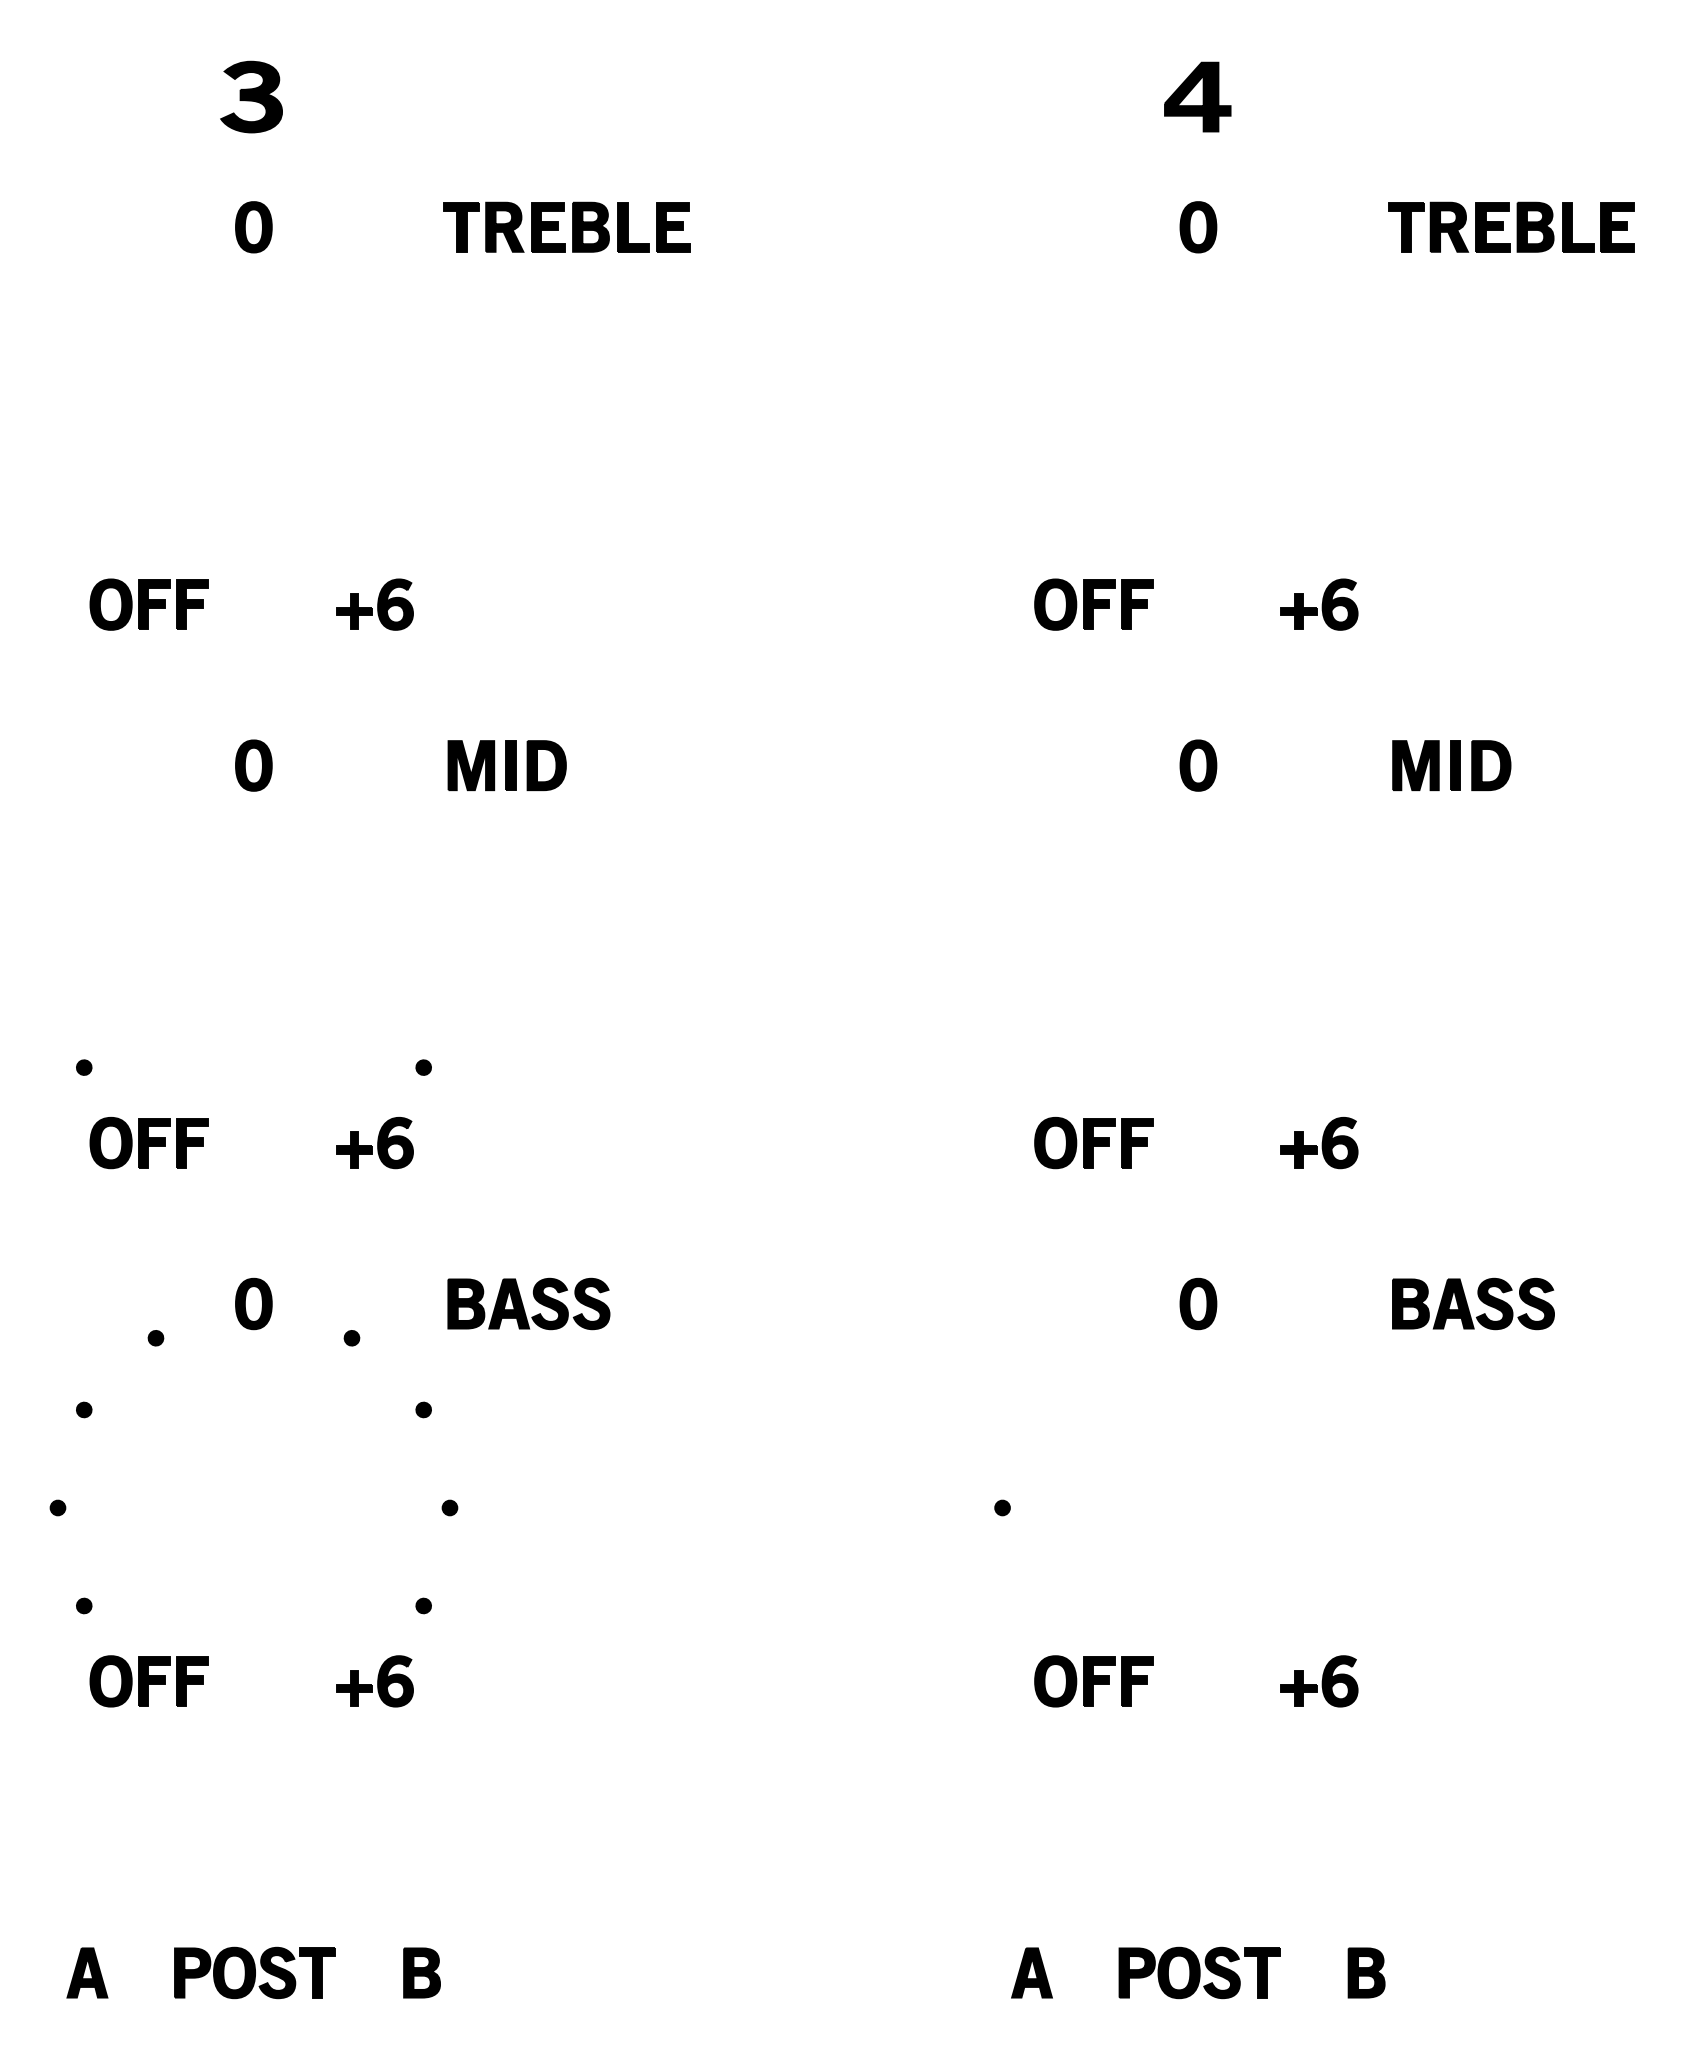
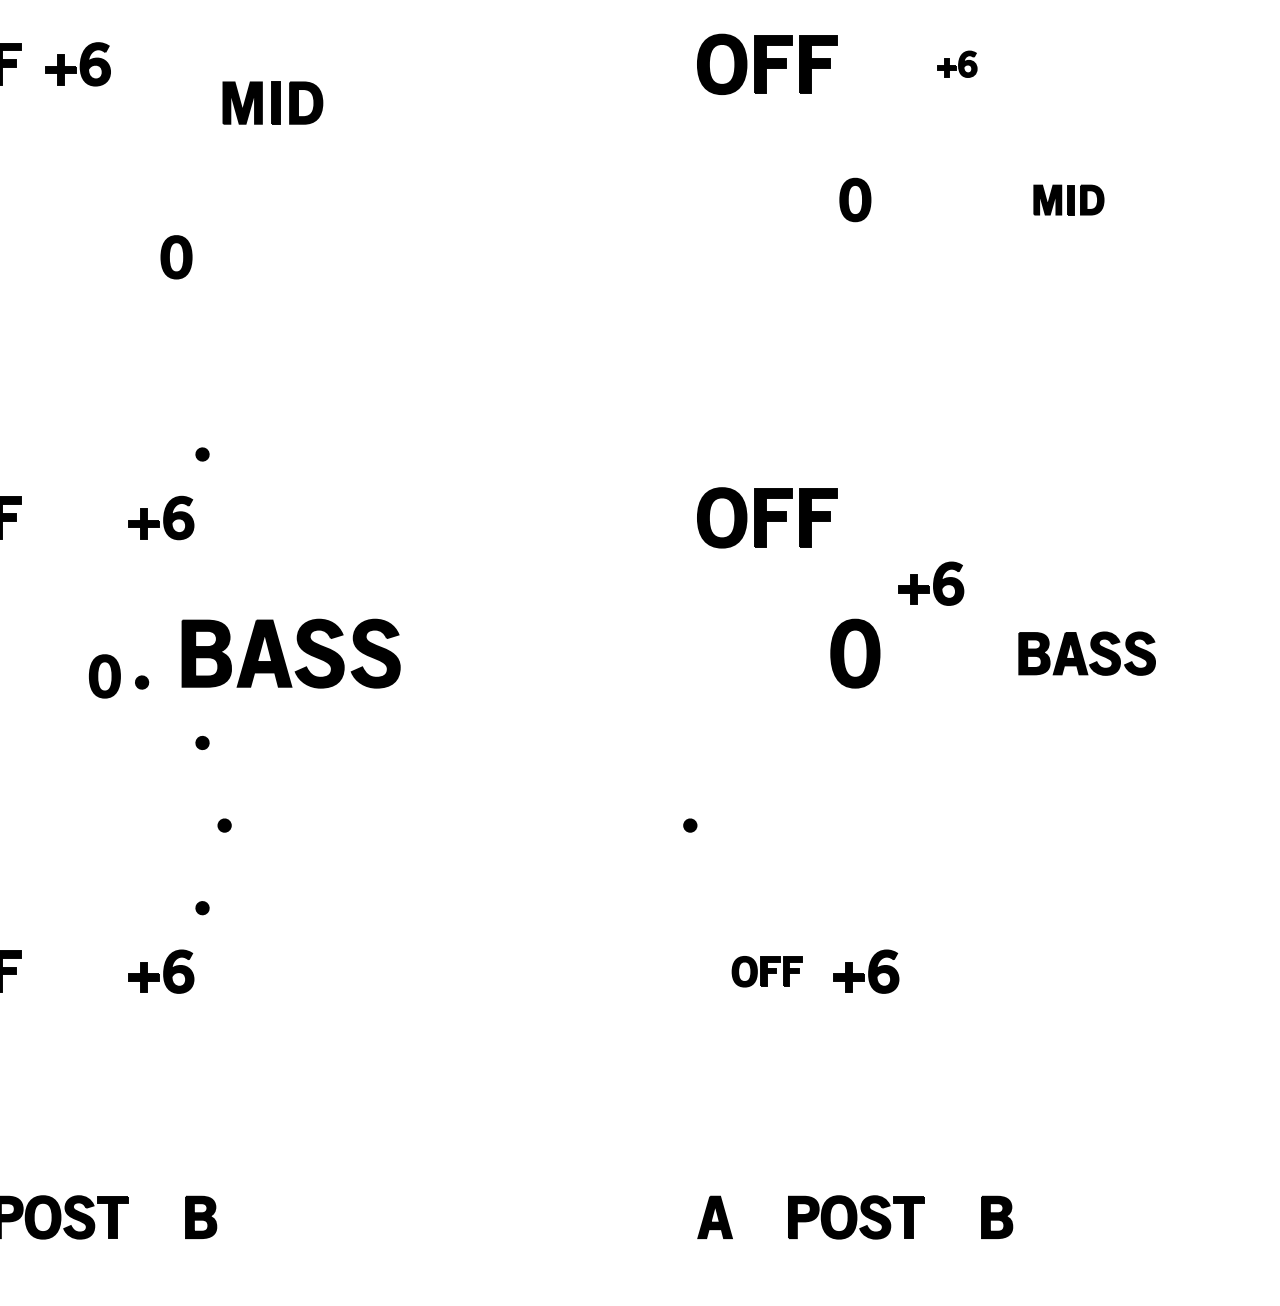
part: (374, 604) -> (77, 64), moved
part: (1093, 604) -> (766, 64), size x1.4
part: (1319, 604) -> (957, 64), size x0.6
part: (253, 765) -> (176, 257), moved
part: (506, 765) -> (272, 102), moved
part: (1451, 765) -> (1068, 199), size x0.7
part: (1093, 1143) -> (766, 518), size x1.4
part: (1319, 1143) -> (931, 584), moved
part: (253, 1303) -> (104, 676), moved
part: (528, 1303) -> (290, 653), size x1.6
part: (1198, 1303) -> (855, 653), size x1.6
part: (1093, 1681) -> (766, 971), size x0.7
part: (1319, 1681) -> (866, 971), moved

